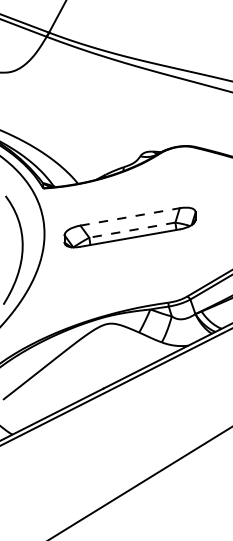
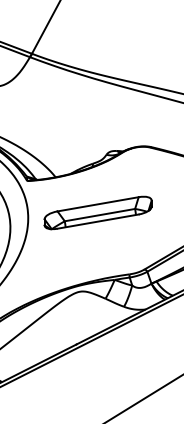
line: (130, 216) -> (98, 203), dashed -> solid
line: (132, 230) -> (100, 215), dashed -> solid

